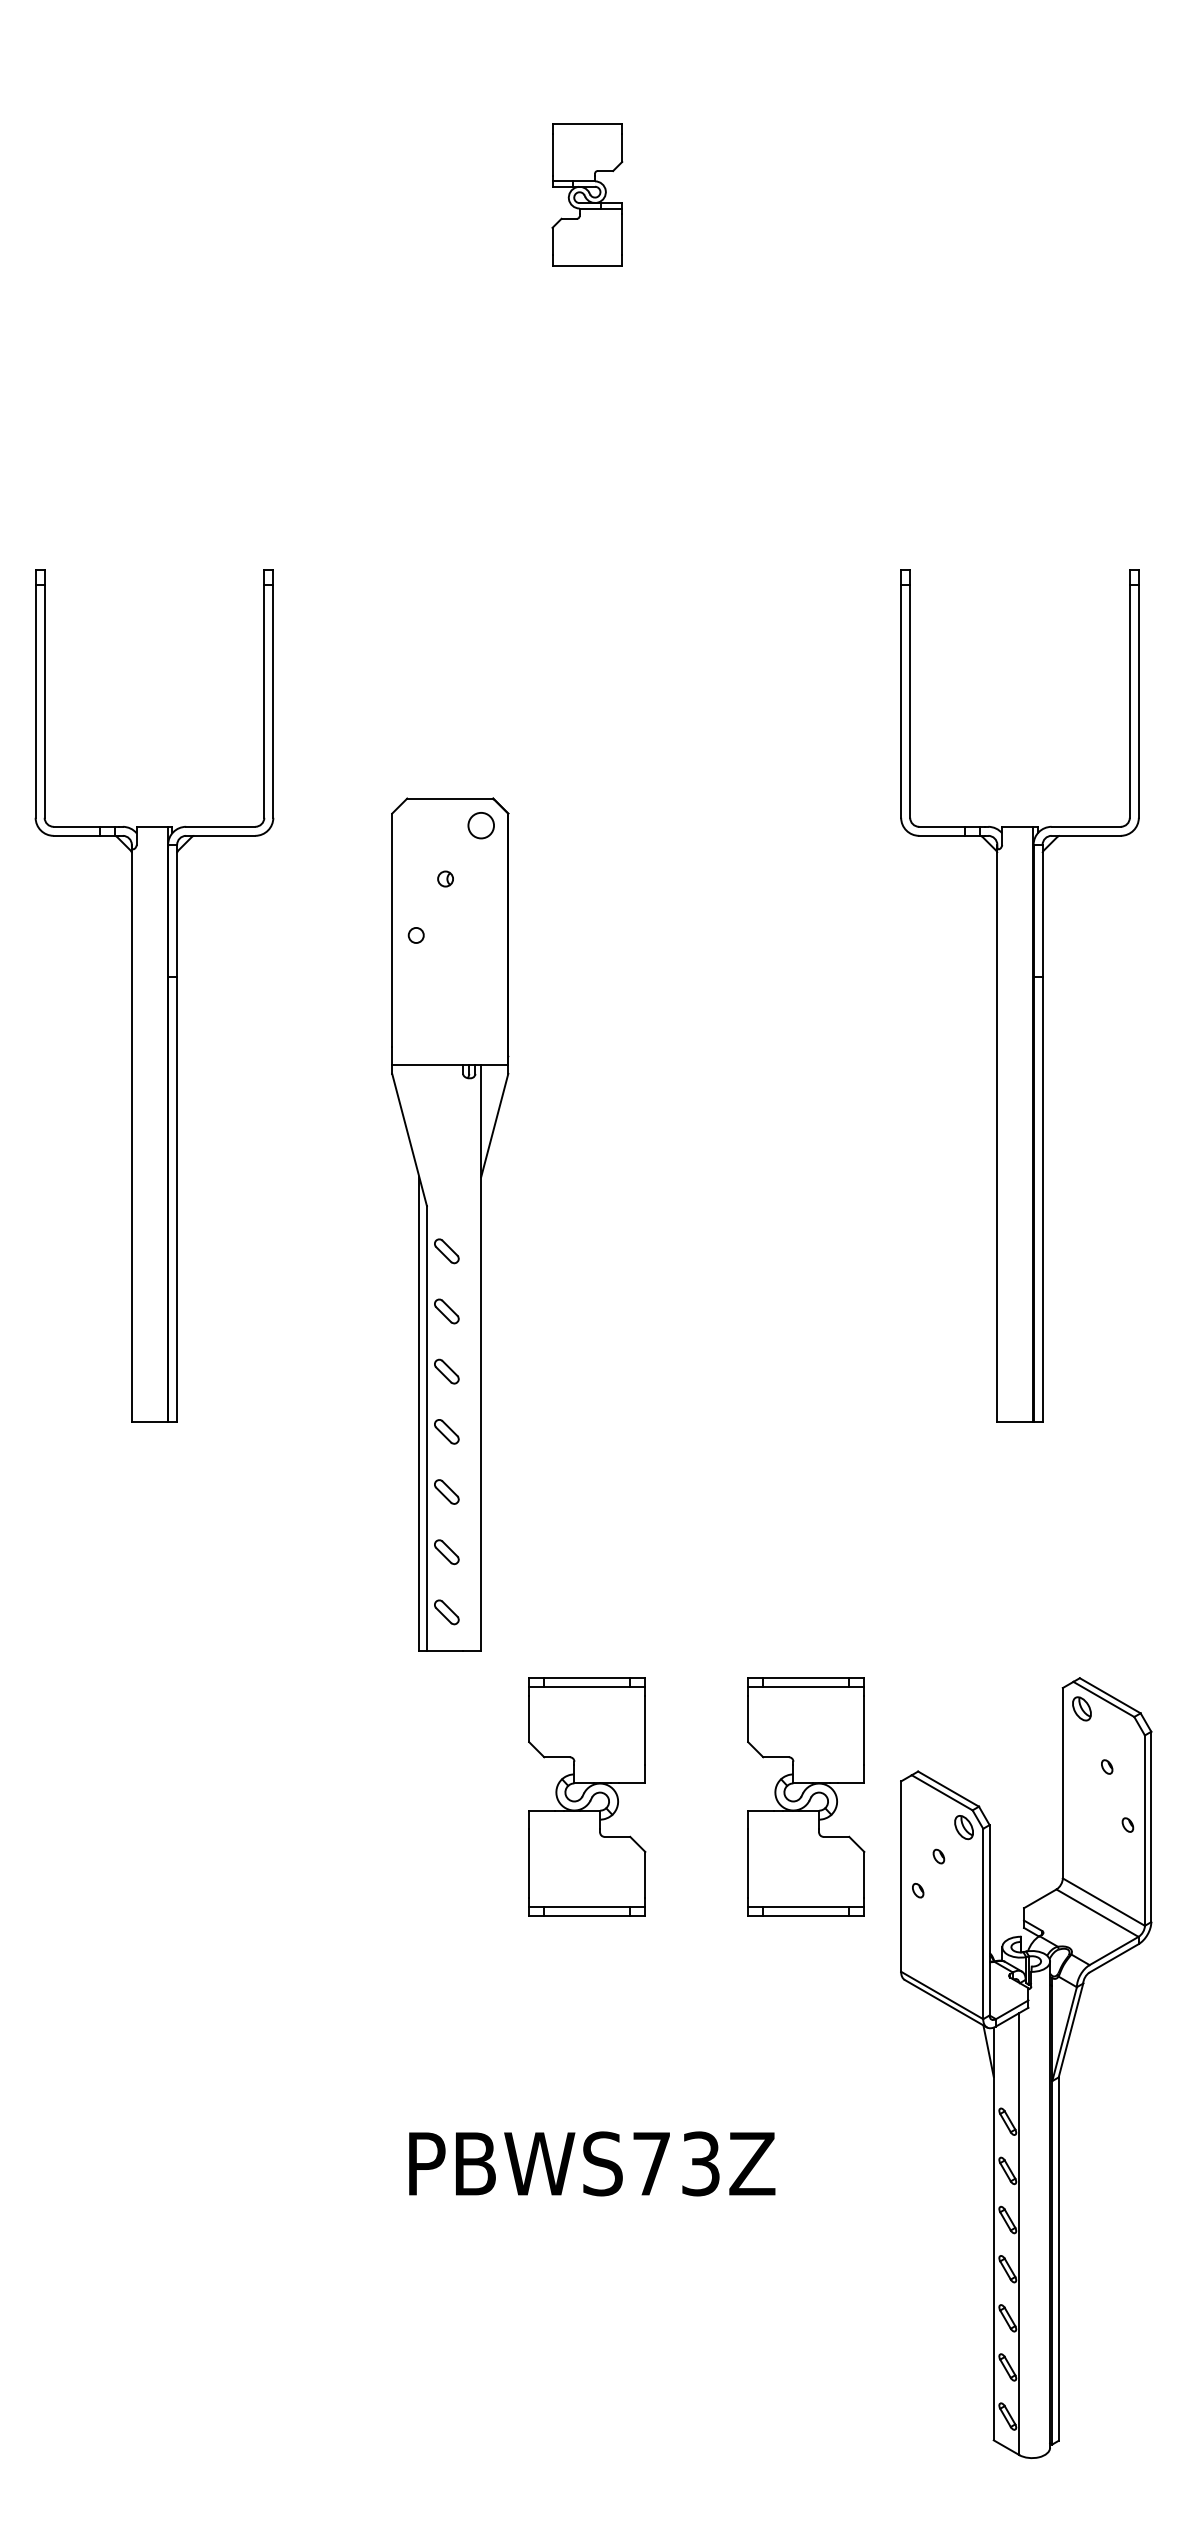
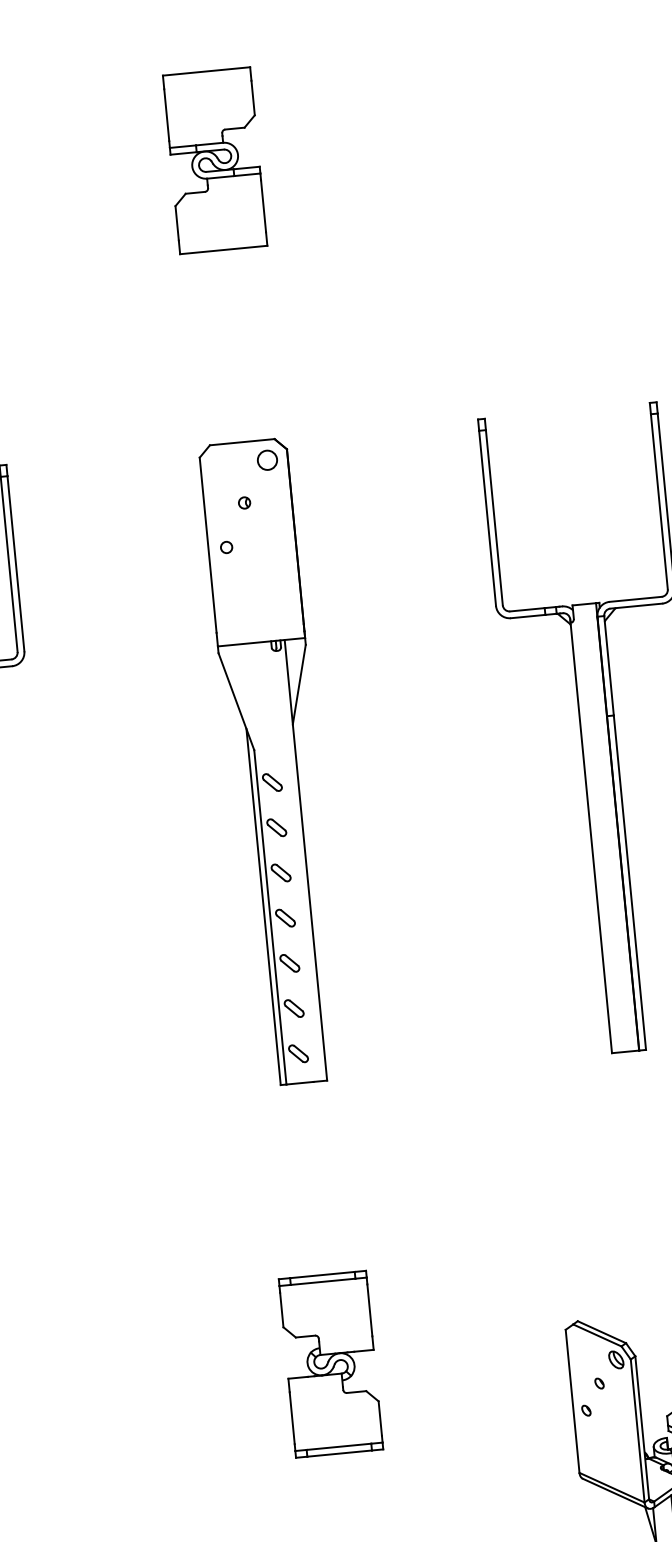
part: (587, 194) -> (215, 160), size x1.67
part: (450, 1224) -> (273, 762), moved
part: (806, 1796) -> (495, 1348), removed

